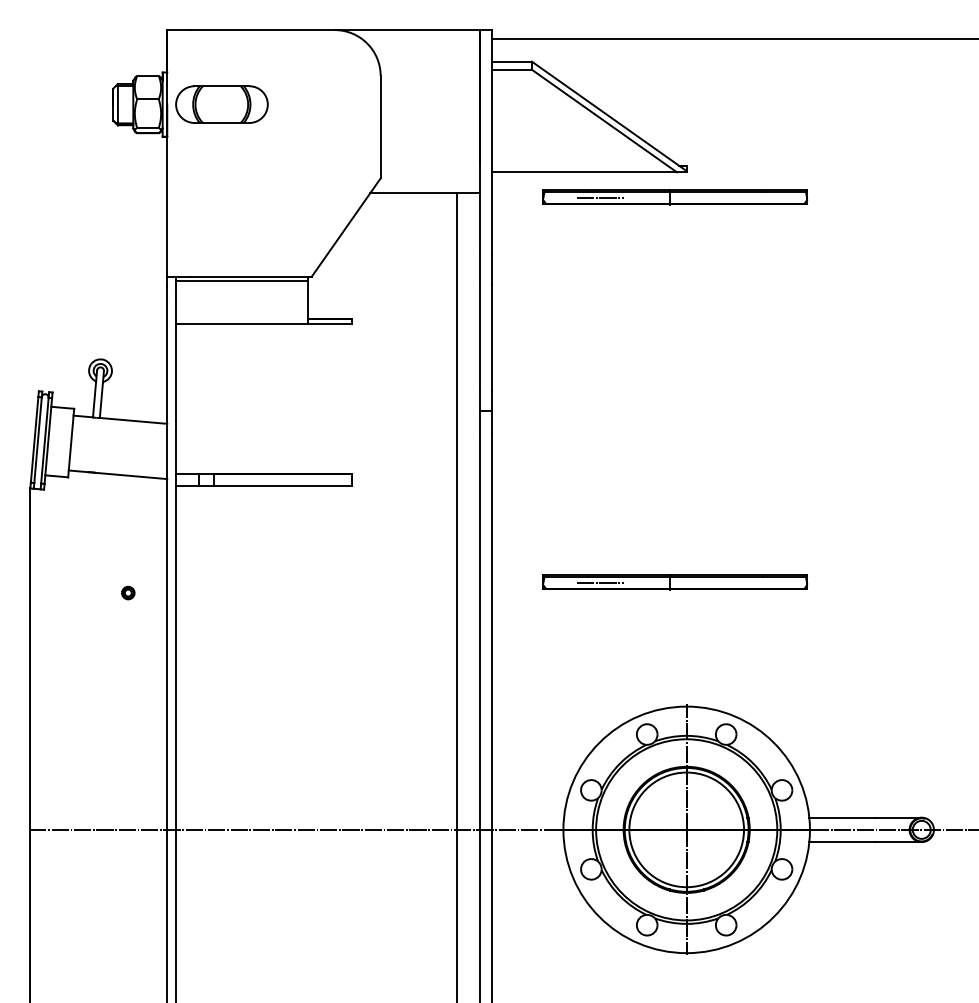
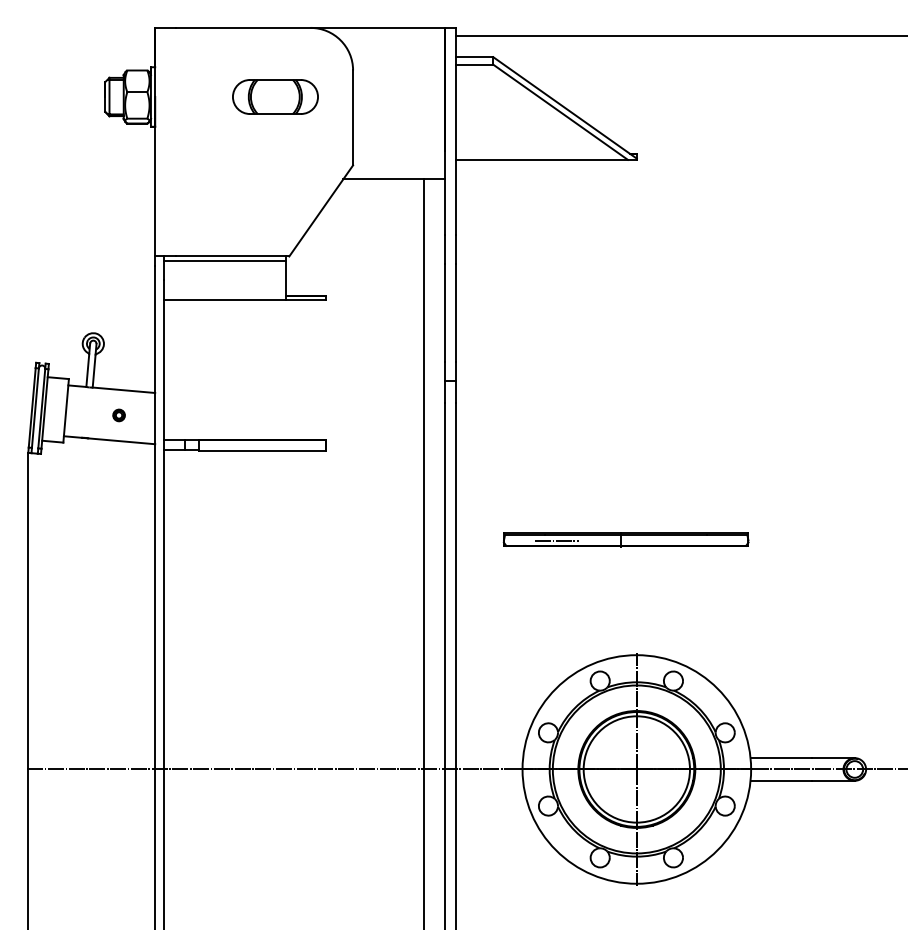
part: (221, 104) -> (275, 96), moved
part: (675, 197) -> (626, 183), removed
part: (128, 592) -> (119, 414), moved

